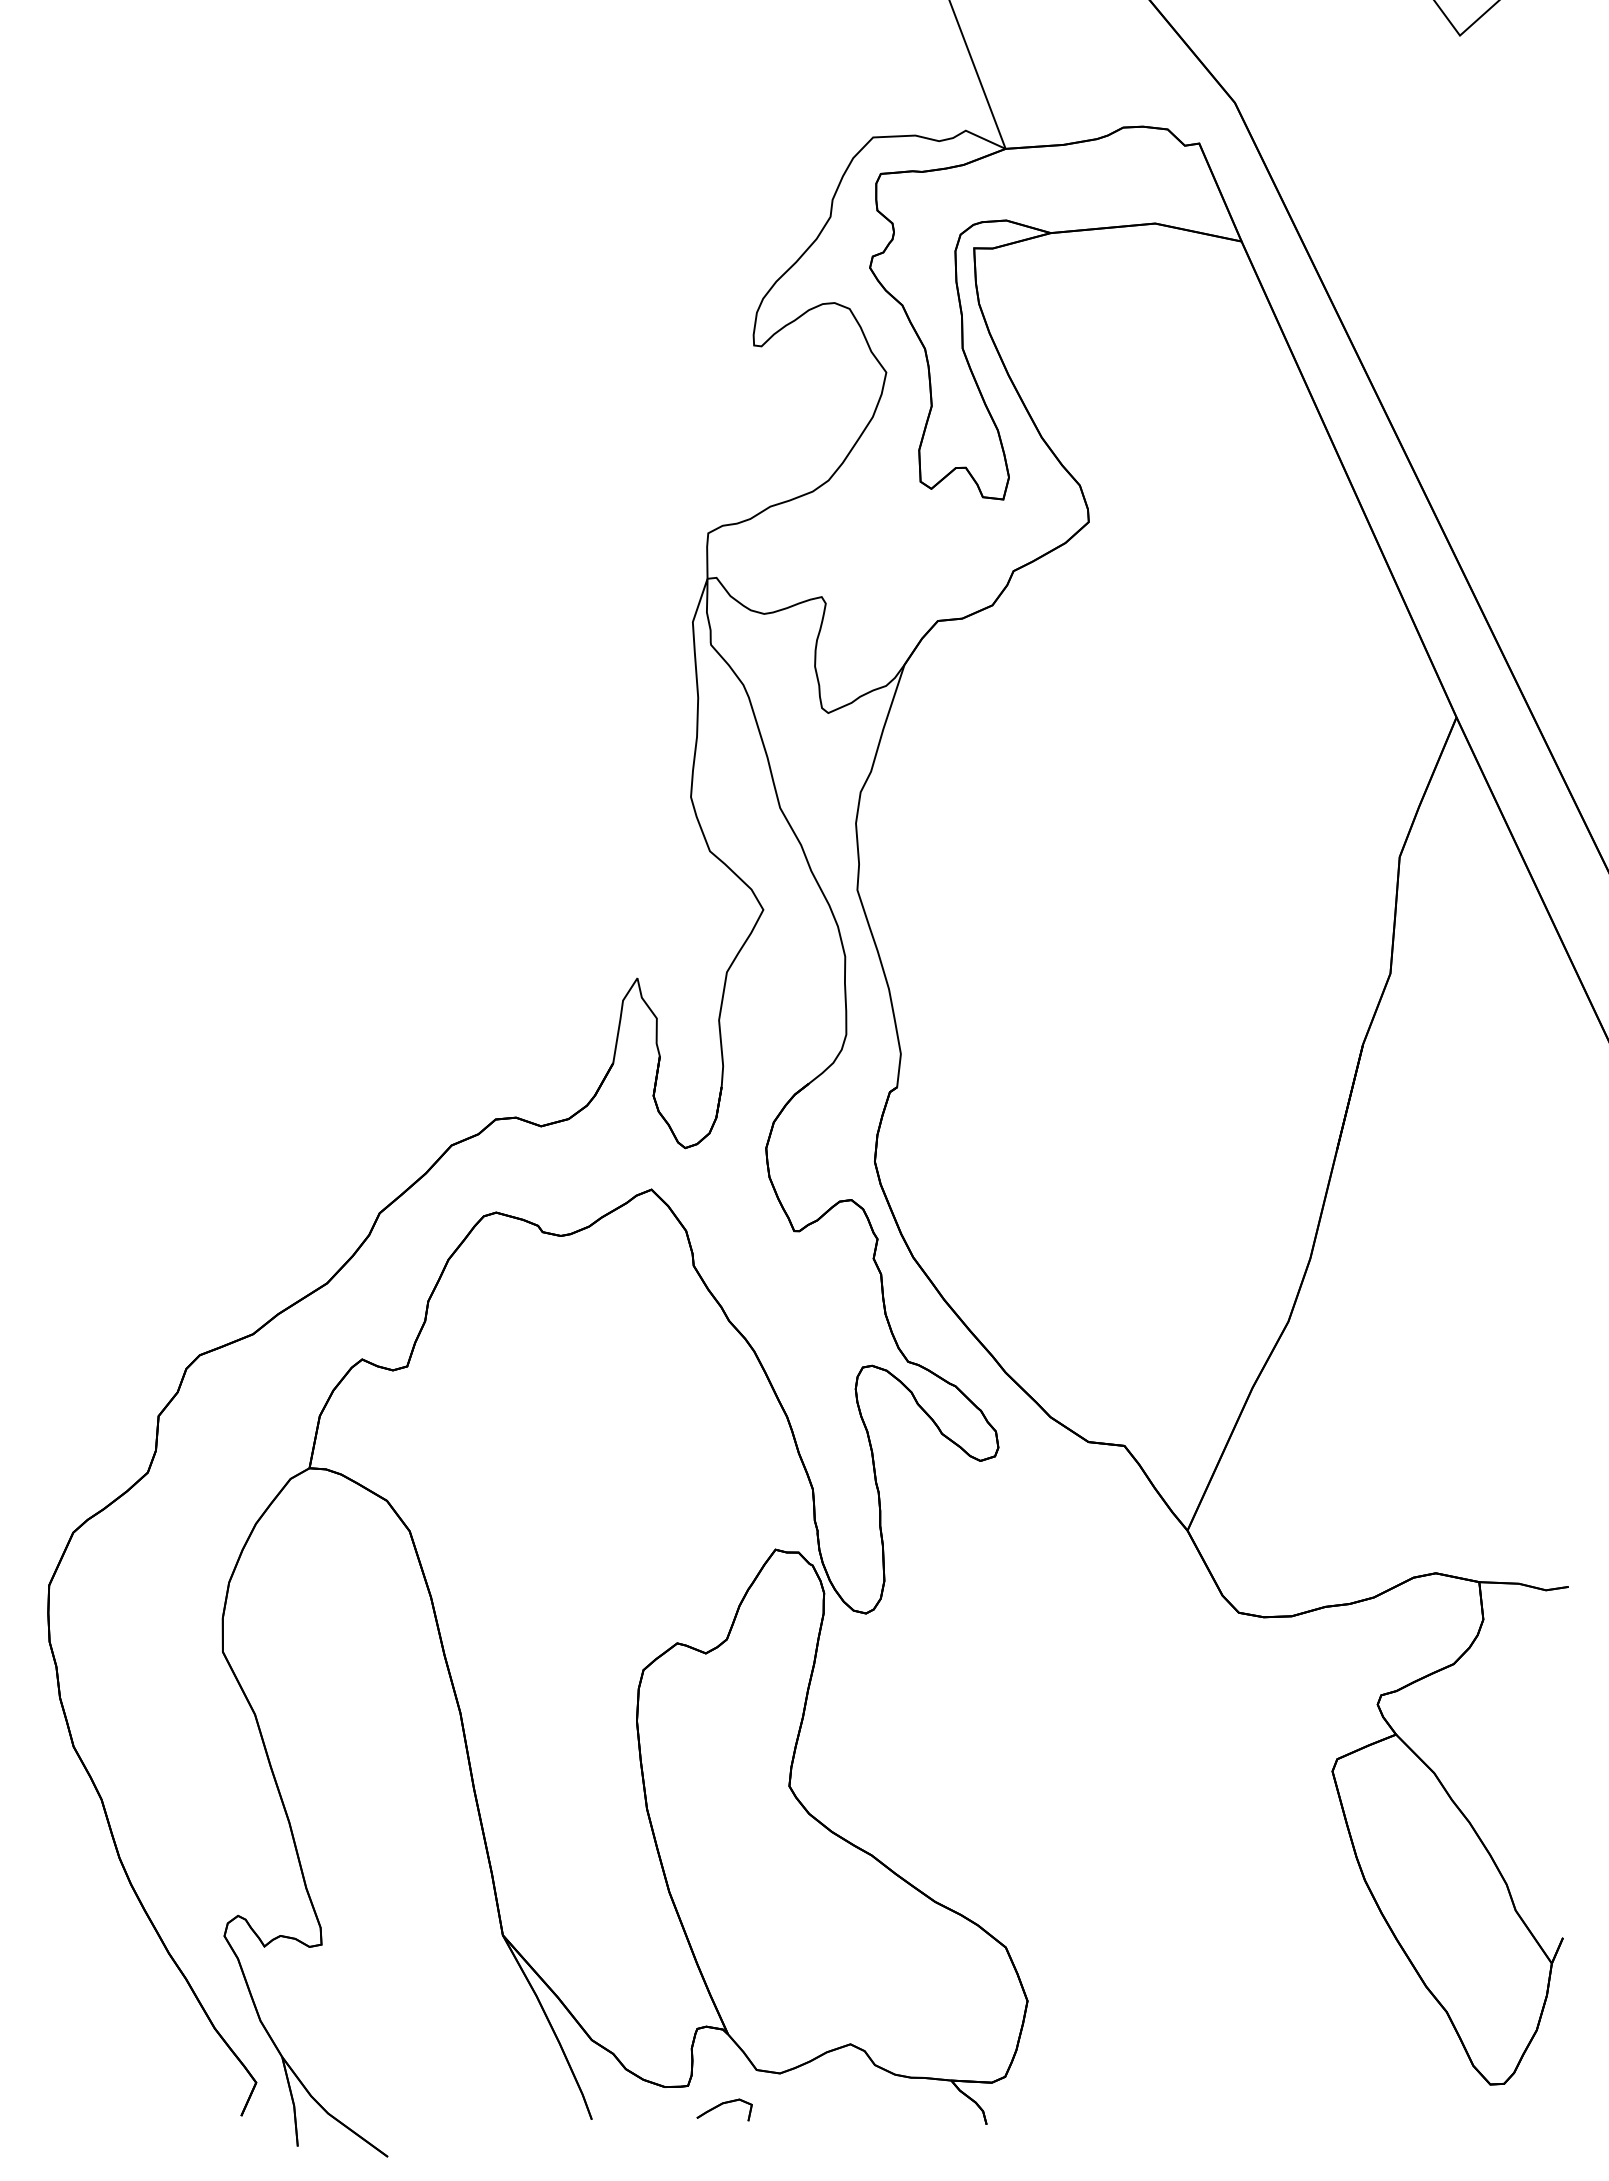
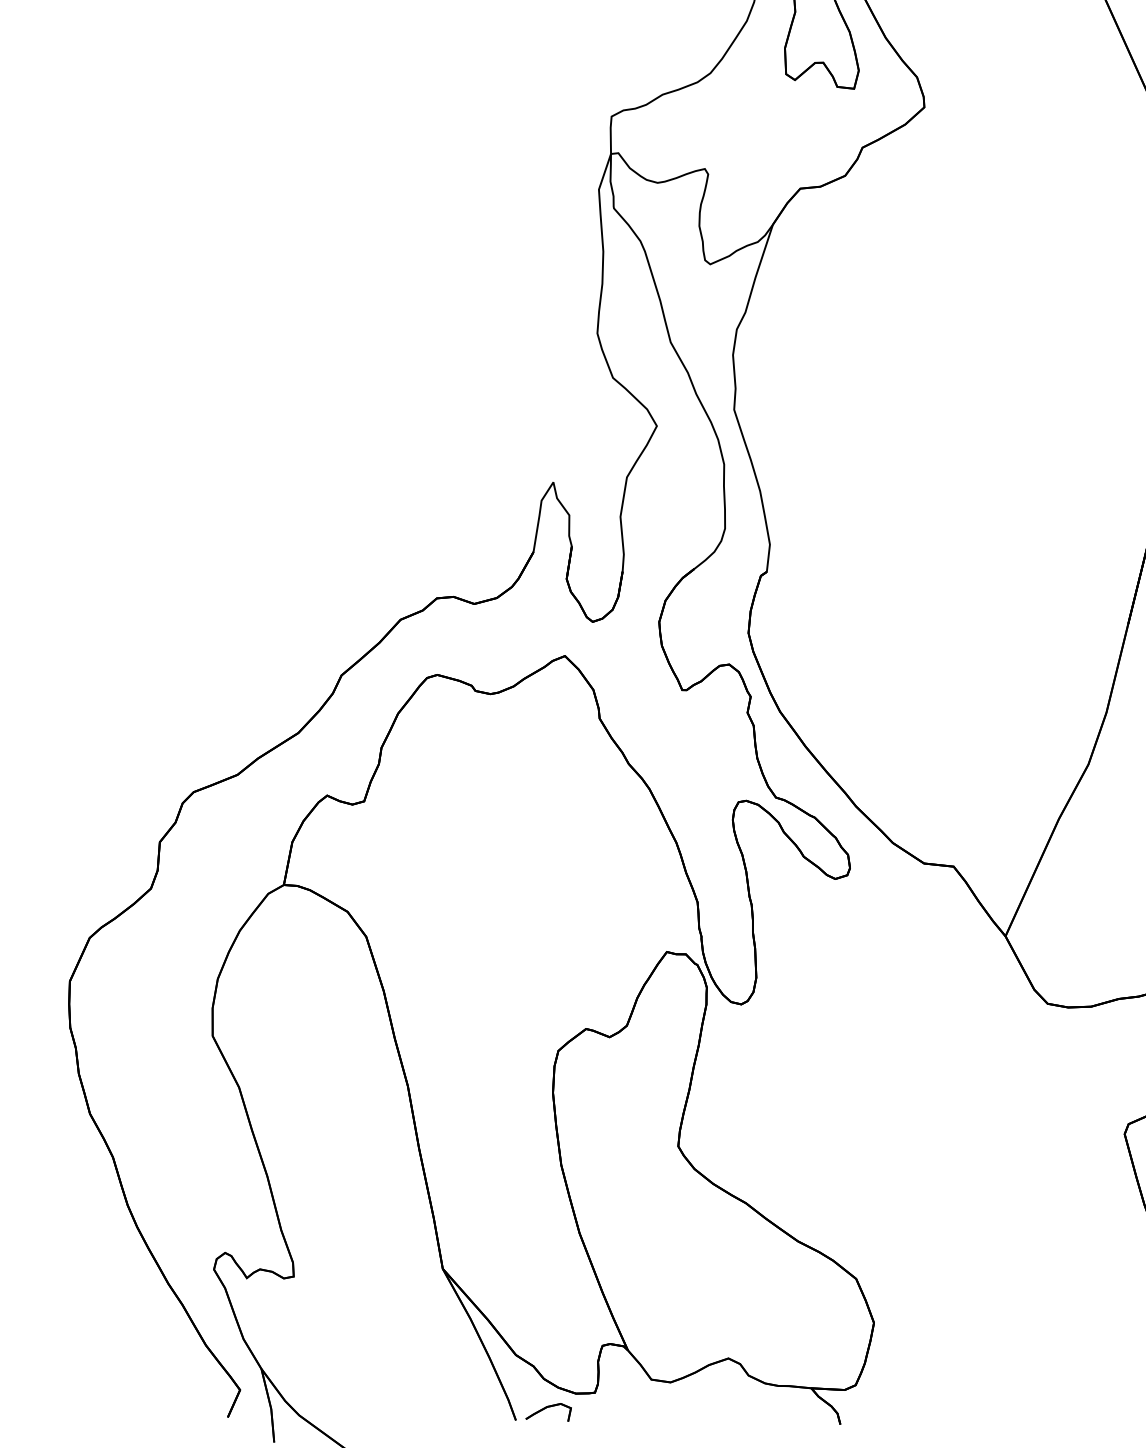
part: (724, 2109) -> (548, 1412), moved

